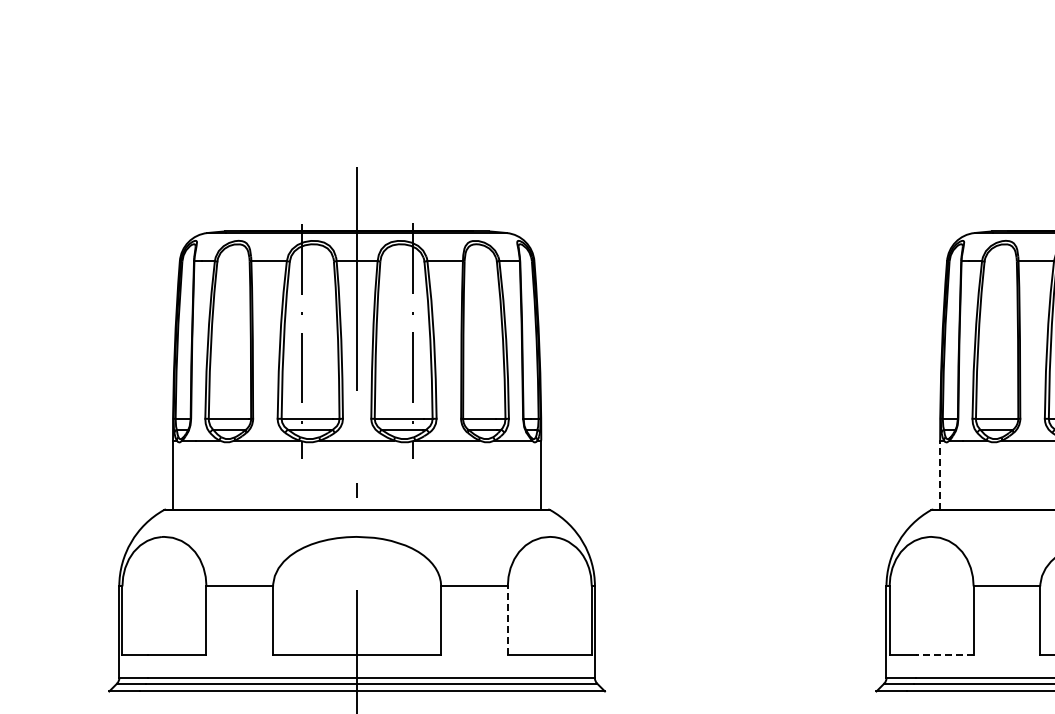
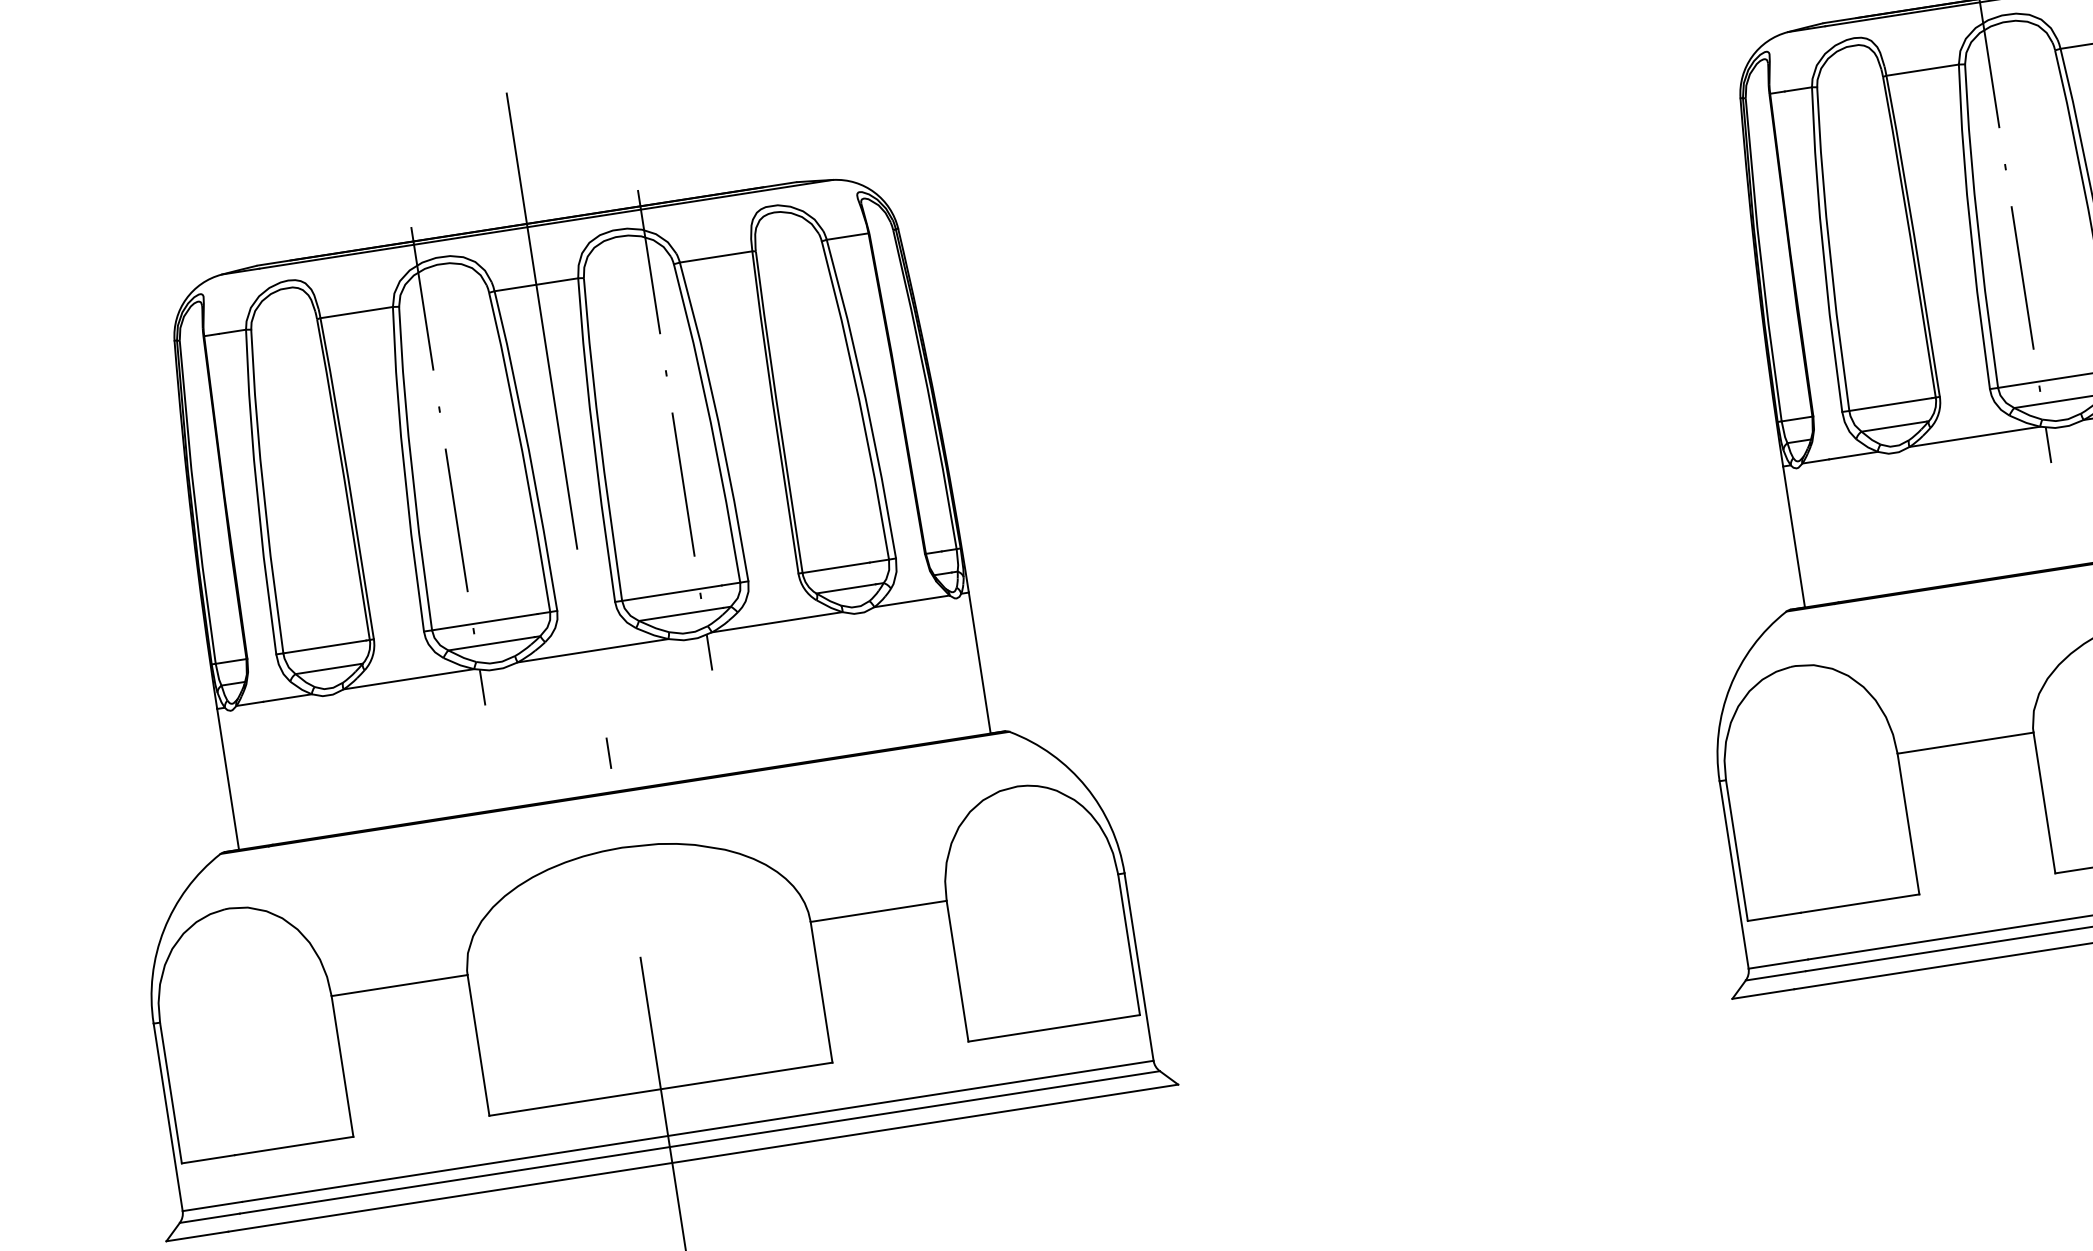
line: (940, 475) -> (1794, 537), dashed -> solid
line: (507, 620) -> (956, 970), dashed -> solid
line: (944, 655) -> (1859, 903), dashed -> solid

